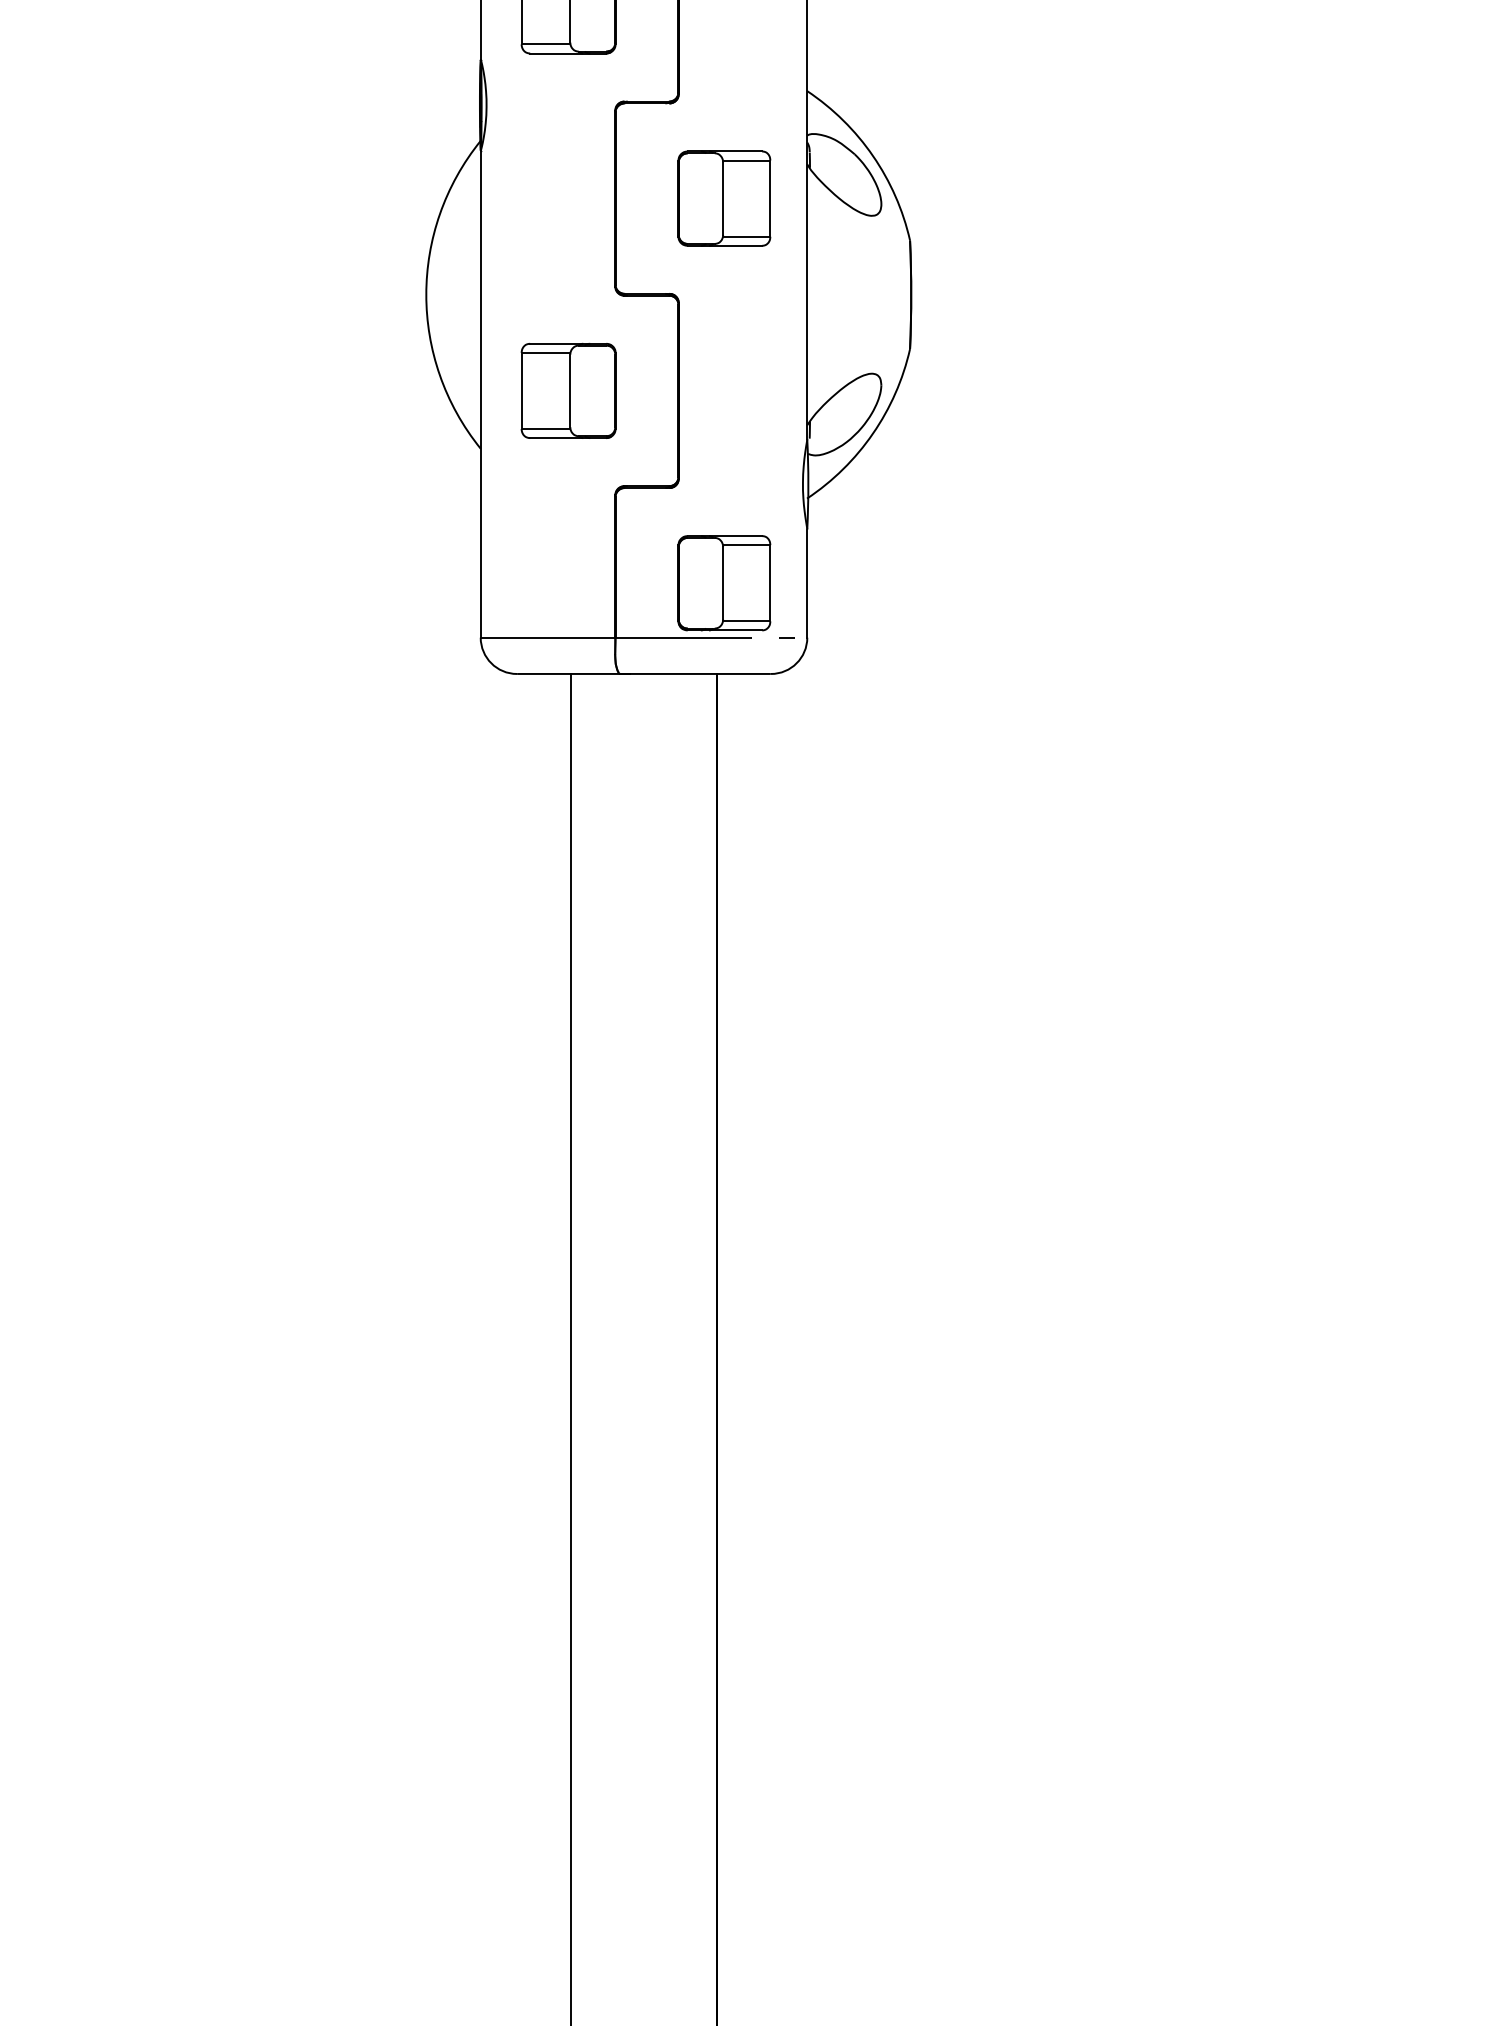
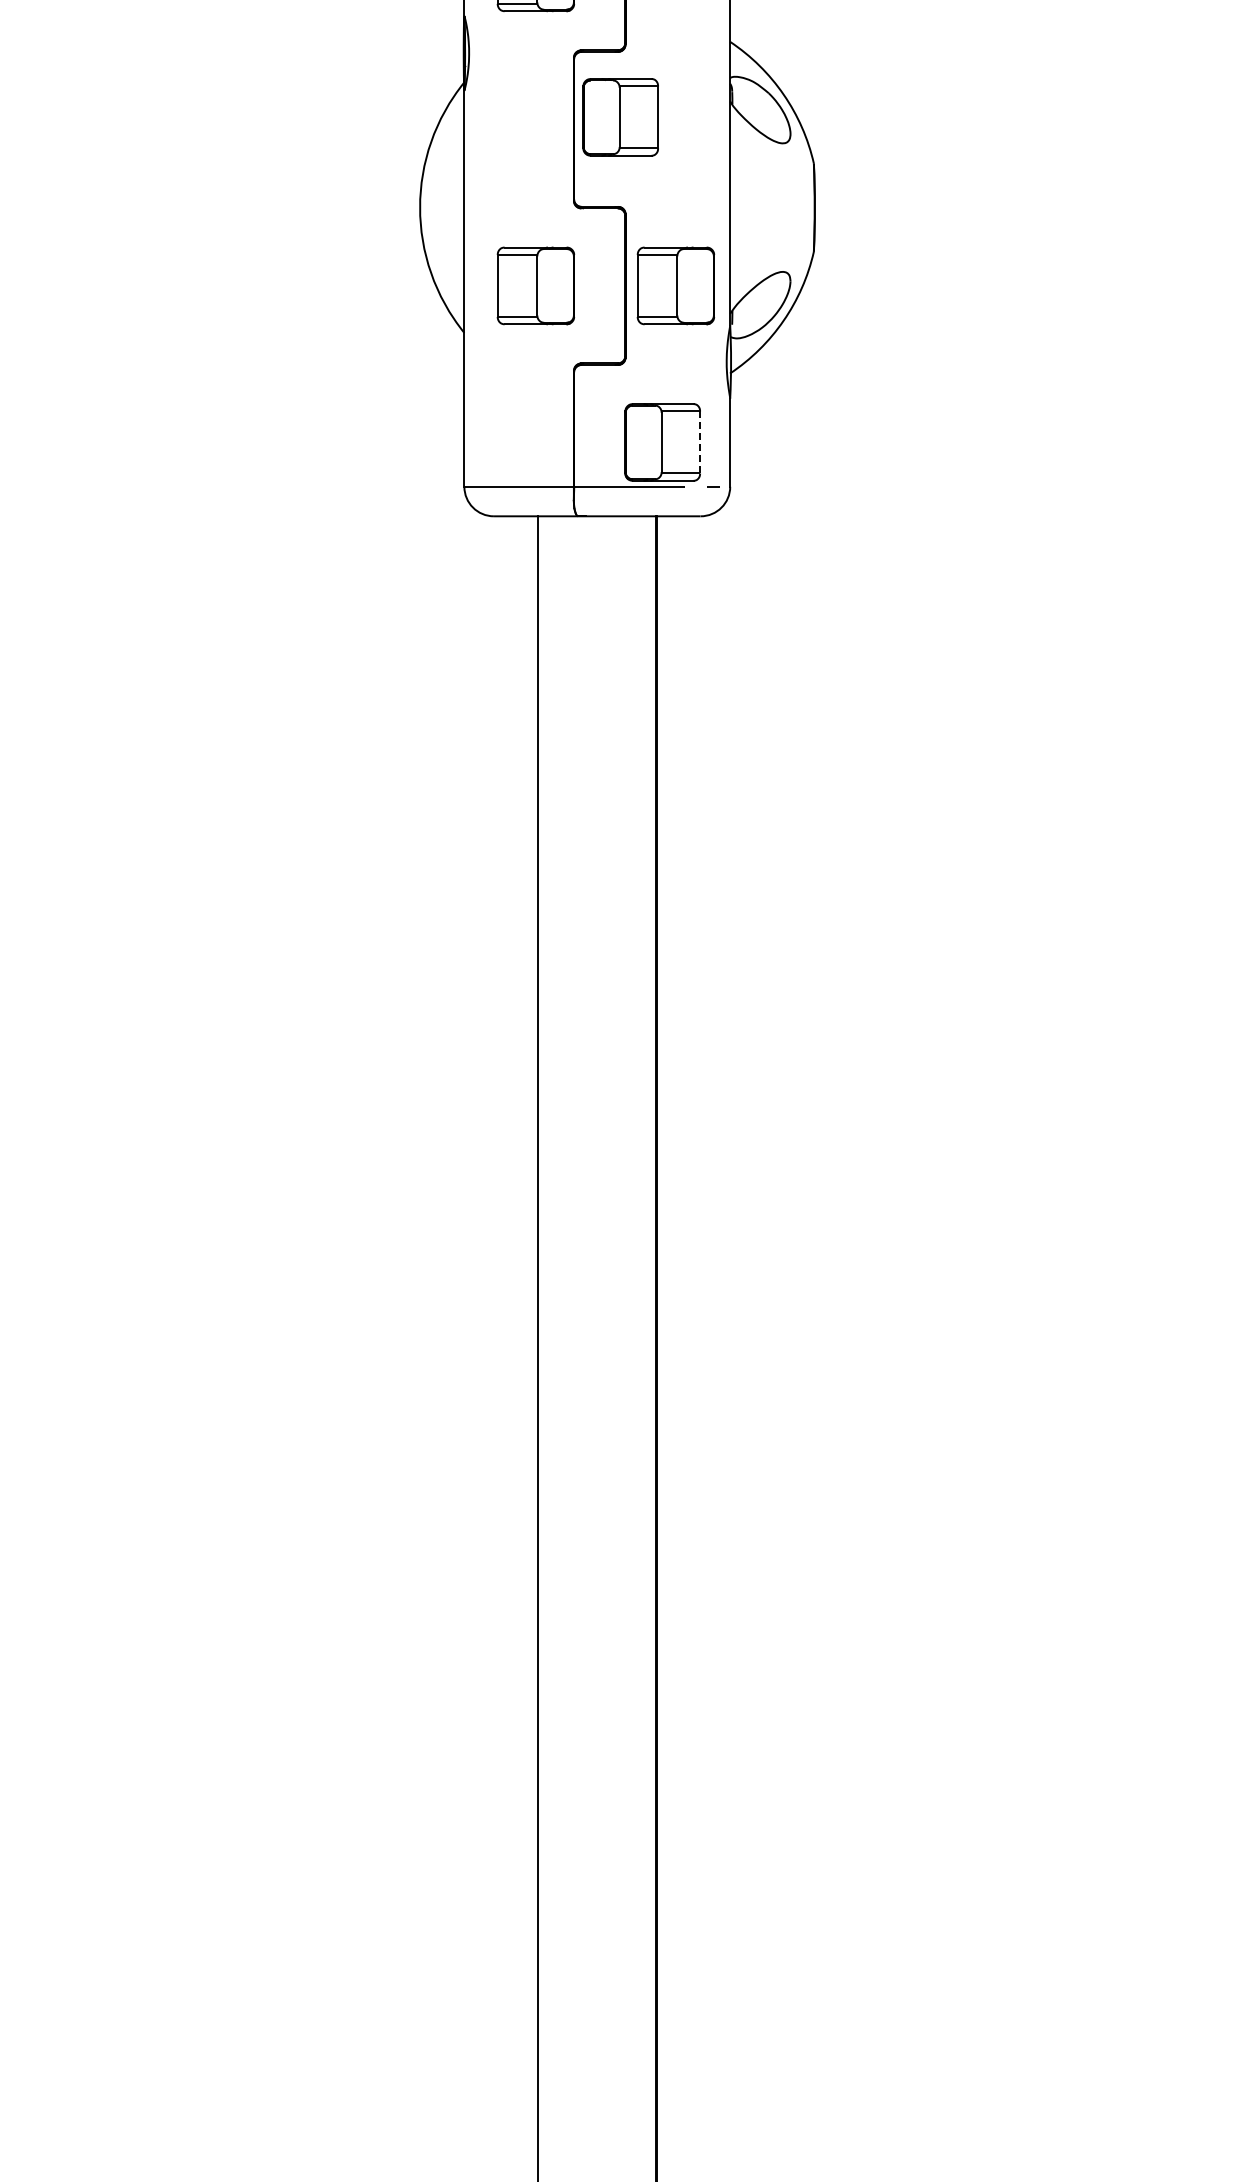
part: (724, 198) -> (620, 117), moved
part: (740, 390) -> (675, 285), added
line: (770, 583) -> (700, 442), solid -> dashed

